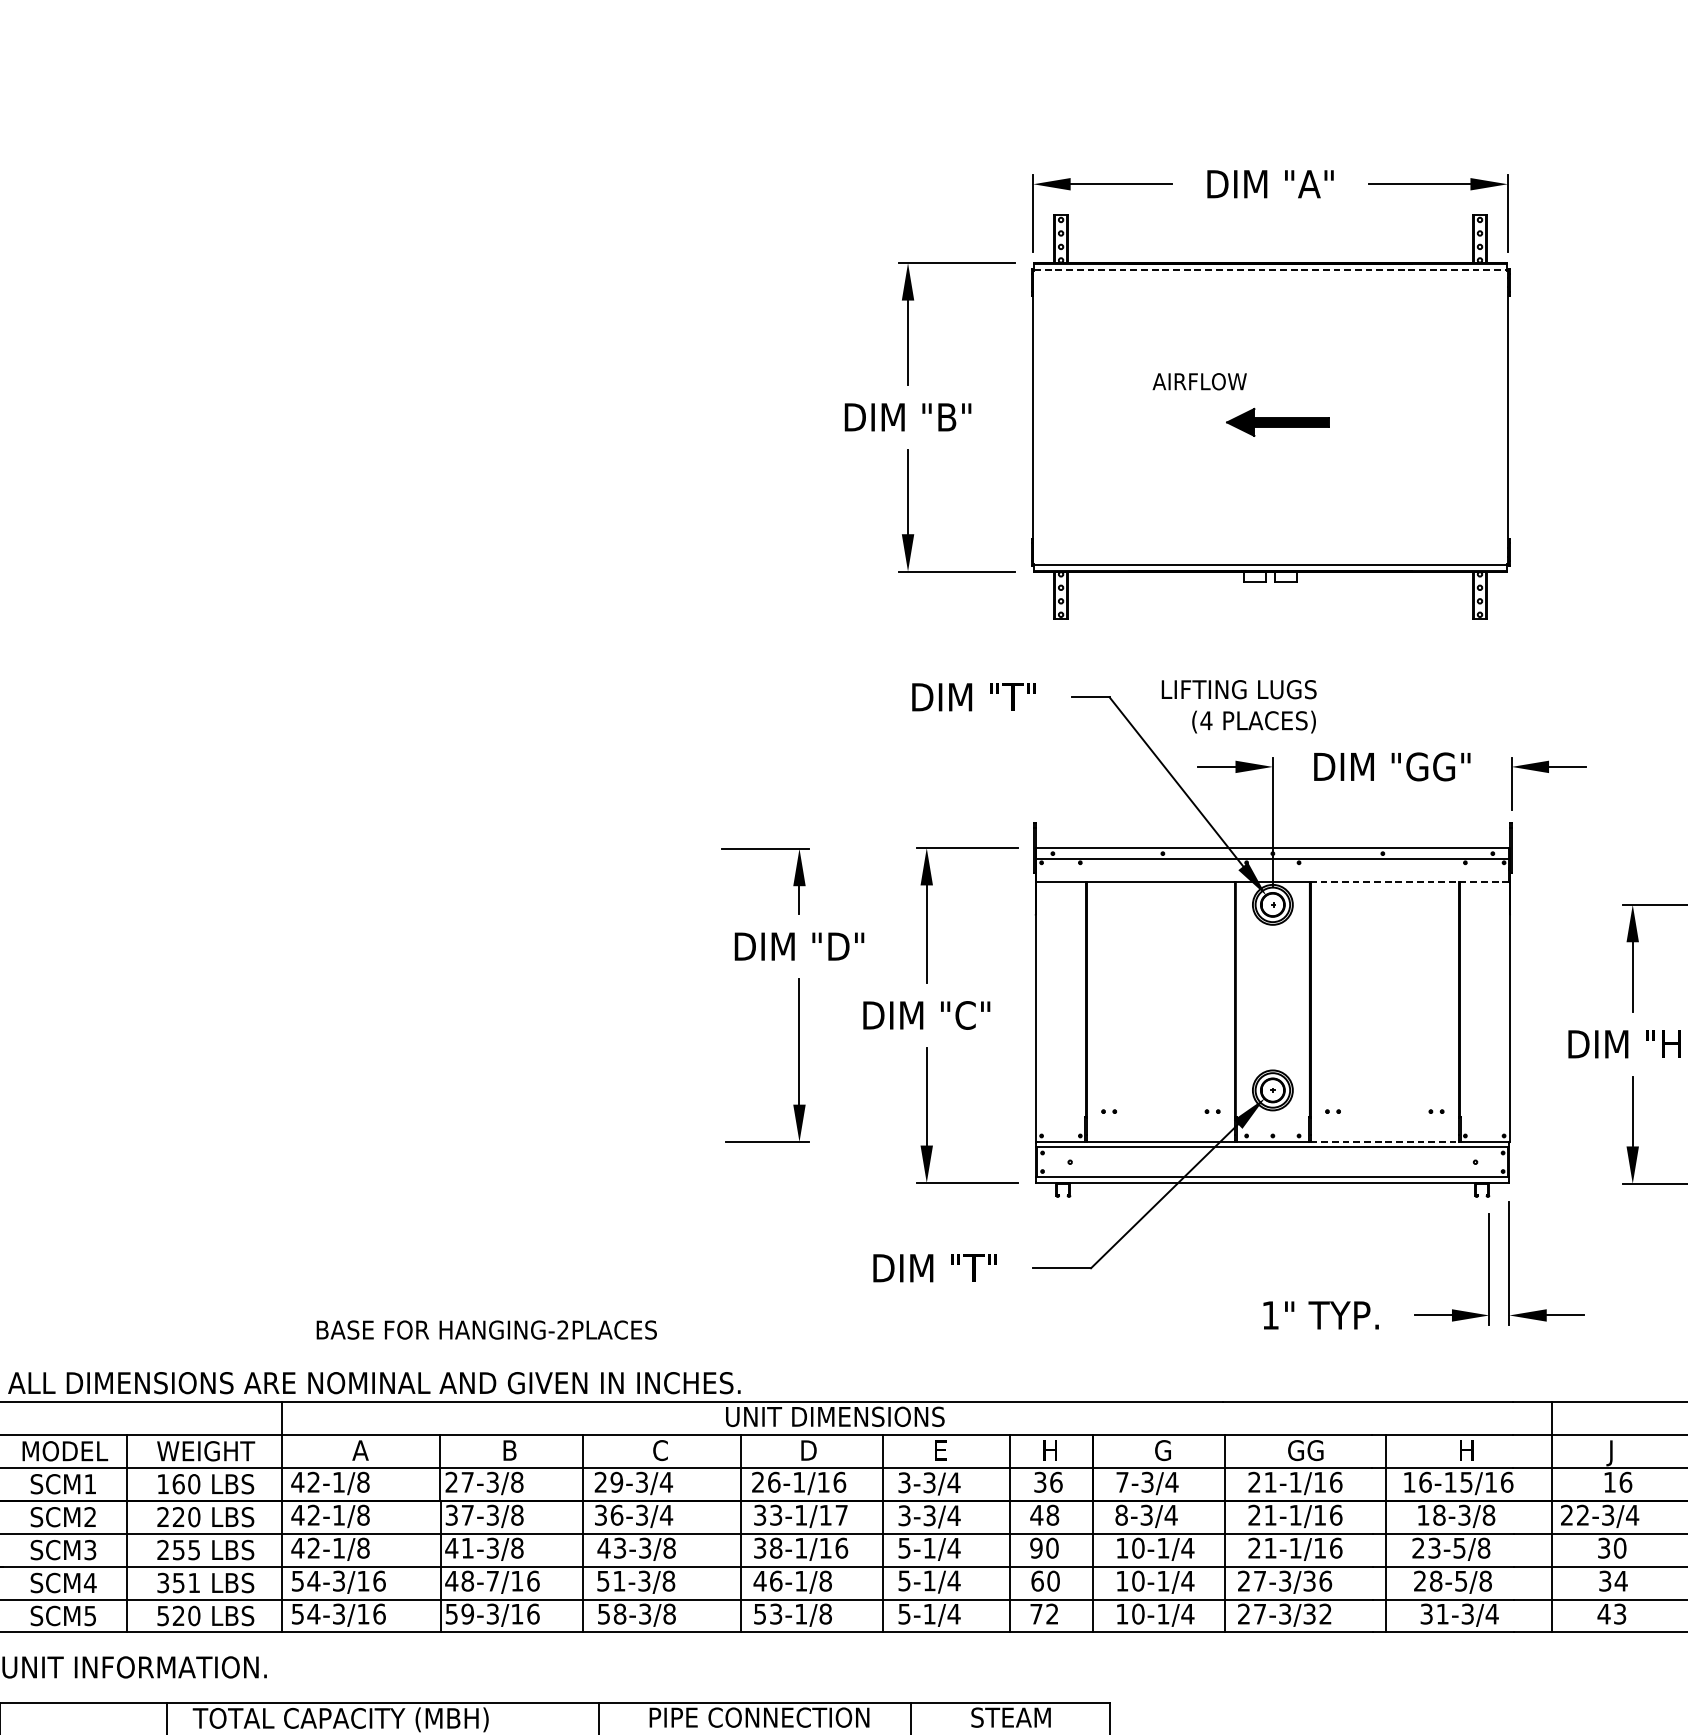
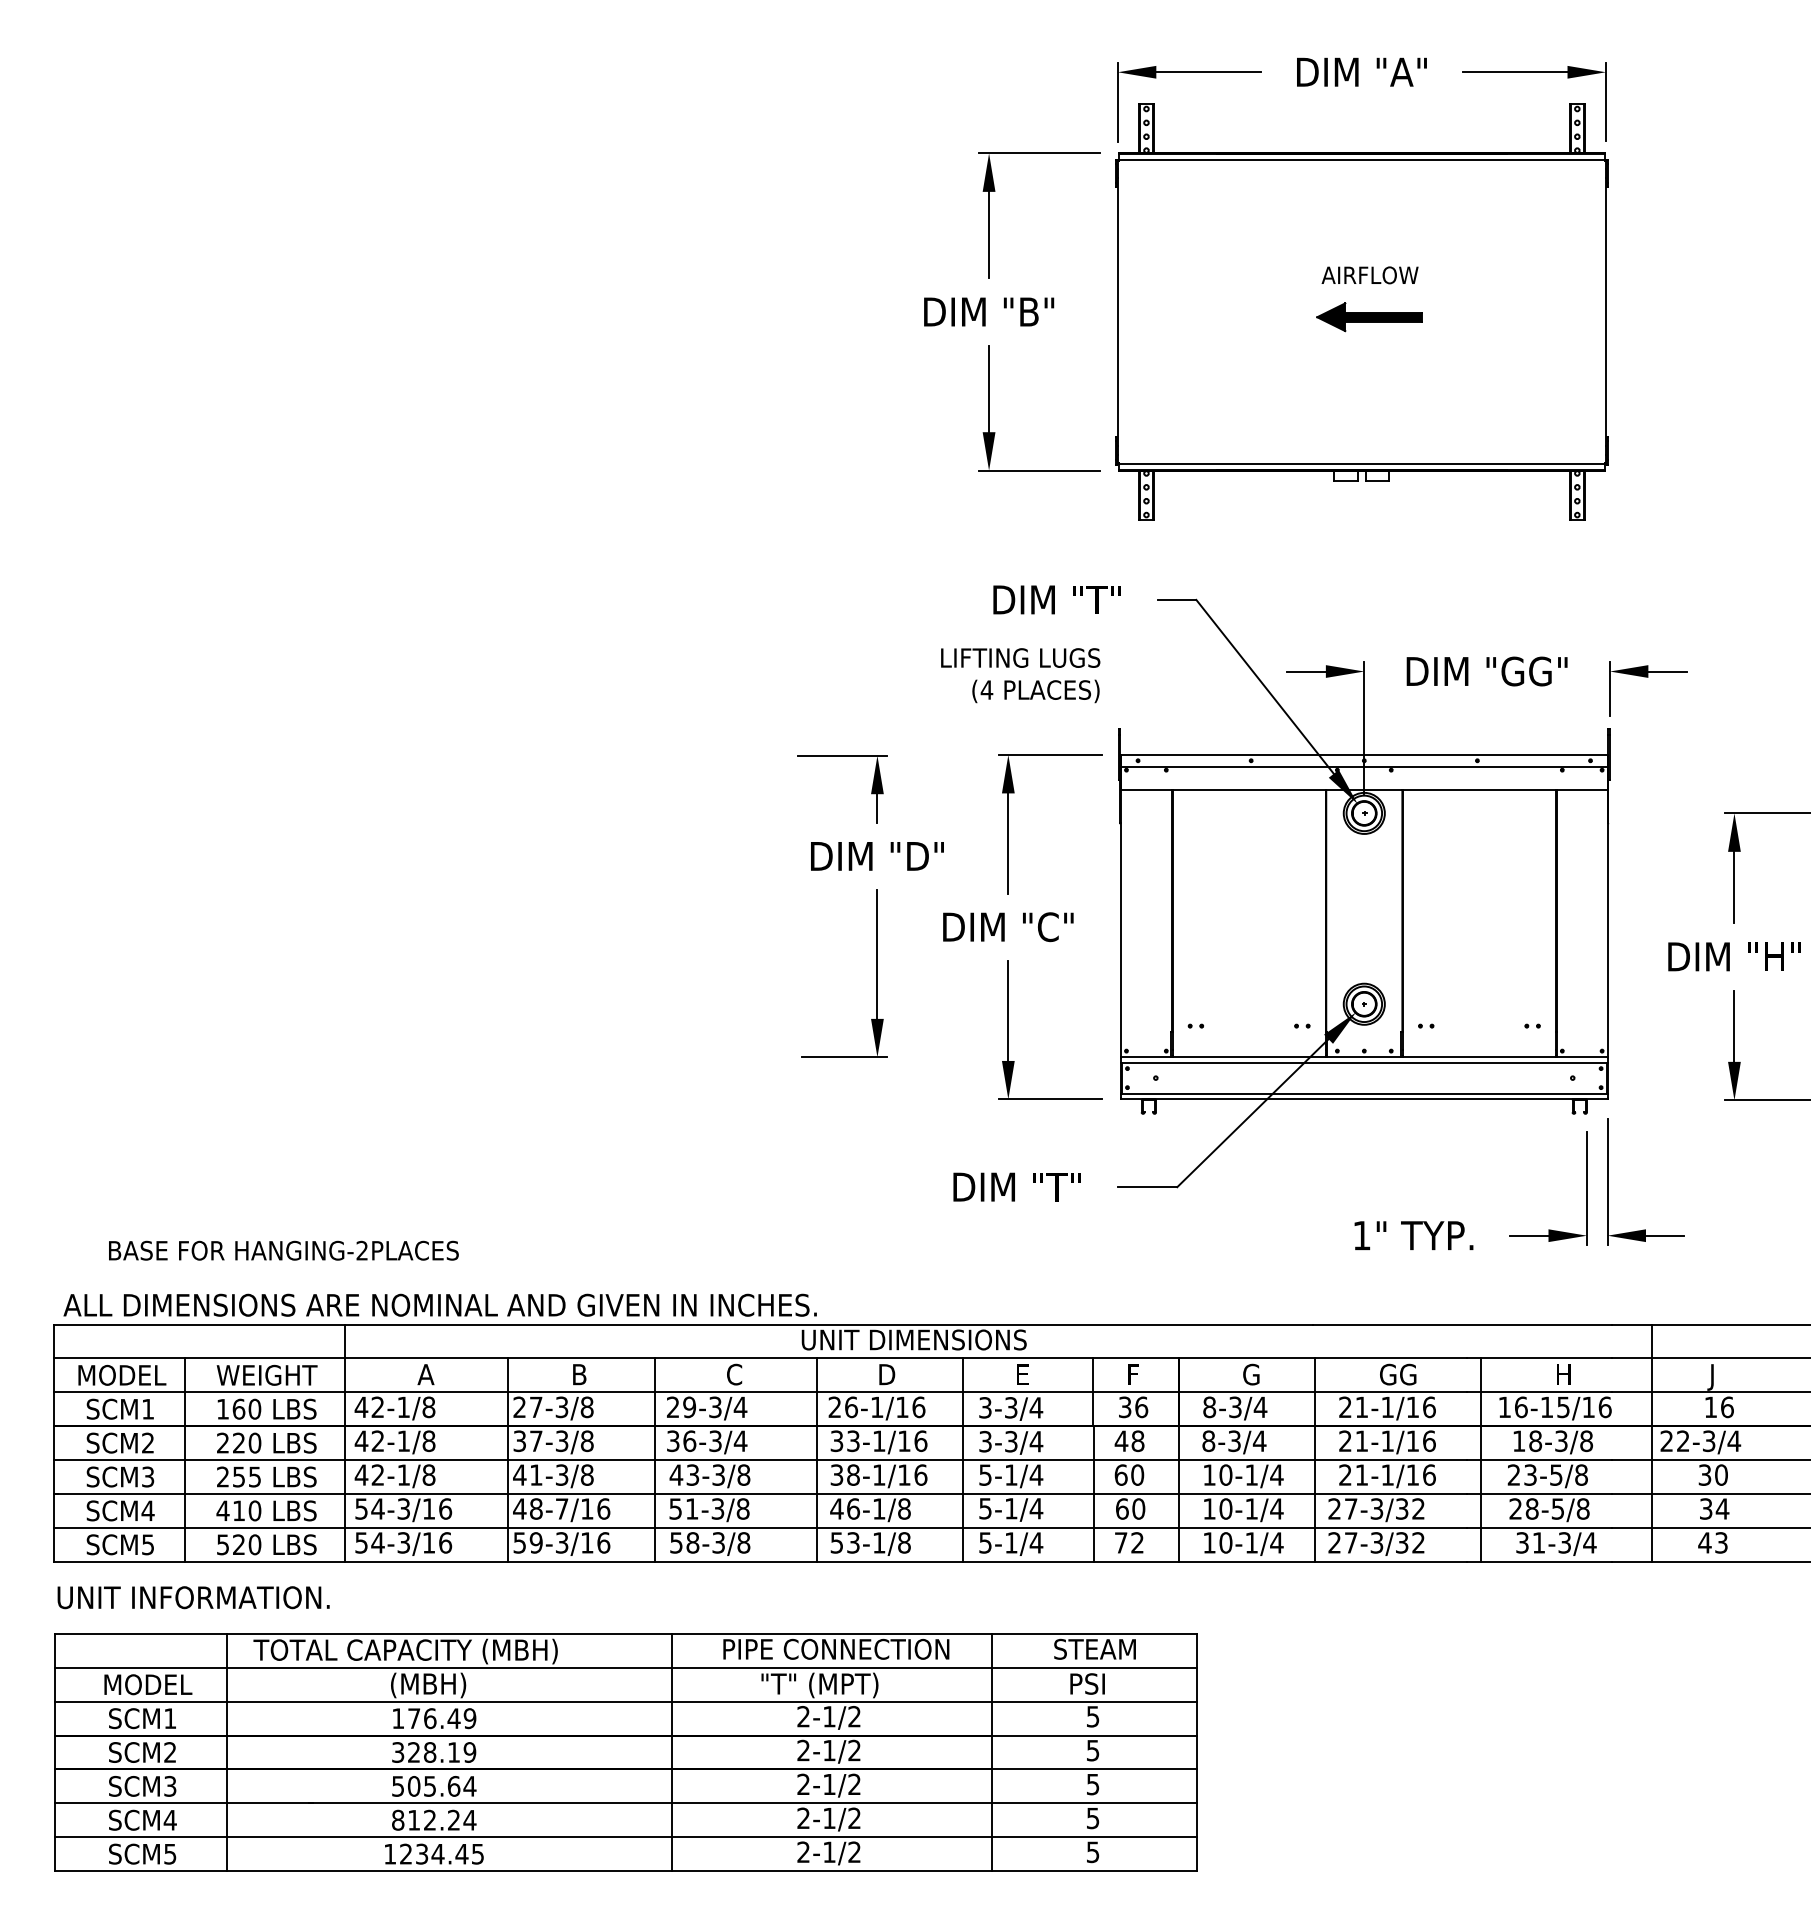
line: (1271, 270) -> (1362, 160), dashed -> solid
text: (1199, 381) -> (1369, 275), moved
text: (1239, 706) -> (1020, 675), moved
line: (1409, 882) -> (1504, 790), dashed -> solid
line: (1384, 1142) -> (1479, 1057), dashed -> solid
text: (486, 1329) -> (283, 1250), moved
text: (1051, 1450) -> (1136, 1374), H -> F
text: (1122, 1482) -> (1209, 1407), 7-3/4 -> 8-3/4
text: (841, 1515) -> (920, 1441), 33-1/17 -> 33-1/16
text: (1035, 1547) -> (1120, 1474), 90 -> 60
text: (1325, 1580) -> (1418, 1508), 27-3/36 -> 27-3/32
text: (178, 1582) -> (238, 1510), 351 -> 410

